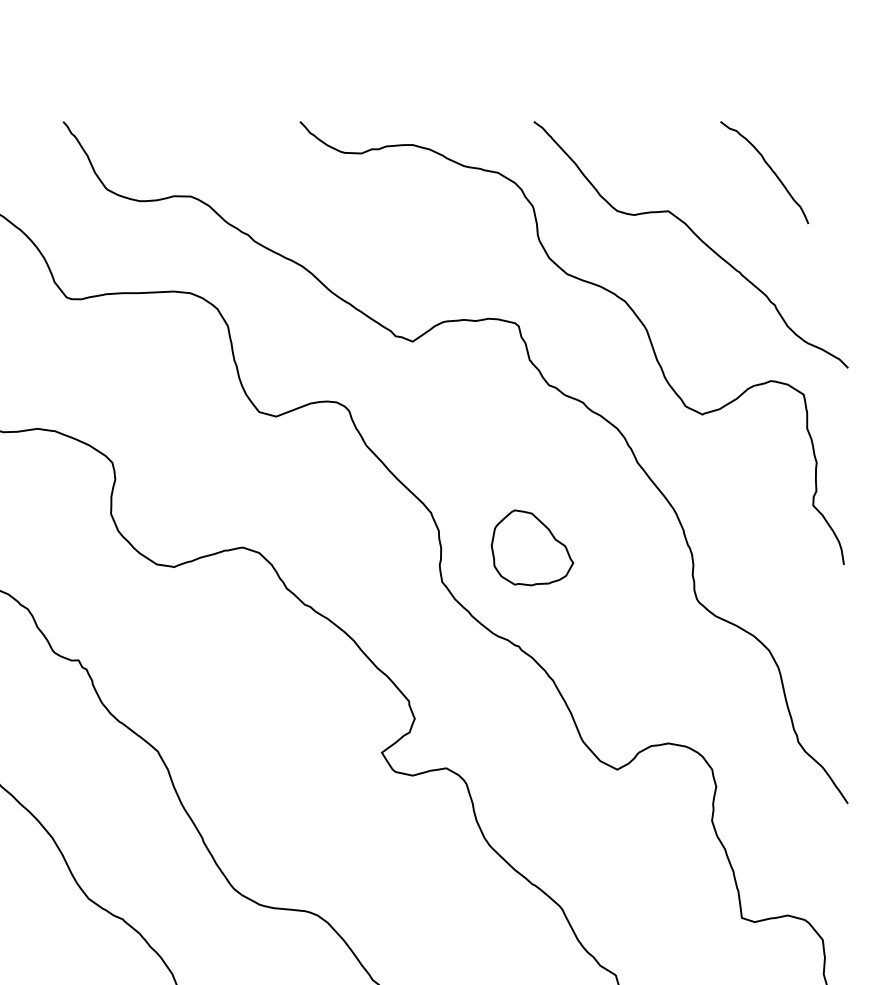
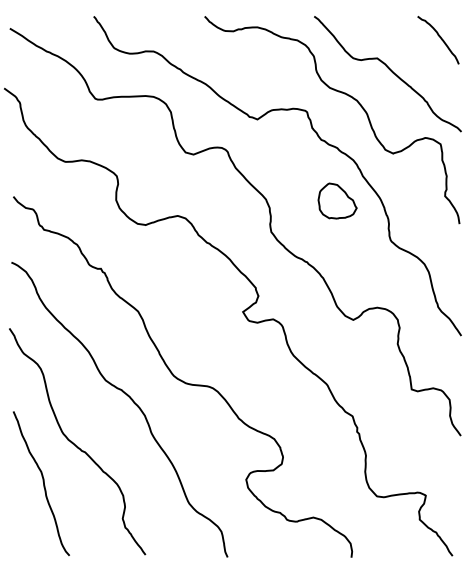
curve: (769, 168) -> (440, 38), moved
part: (532, 546) -> (337, 200), moved

